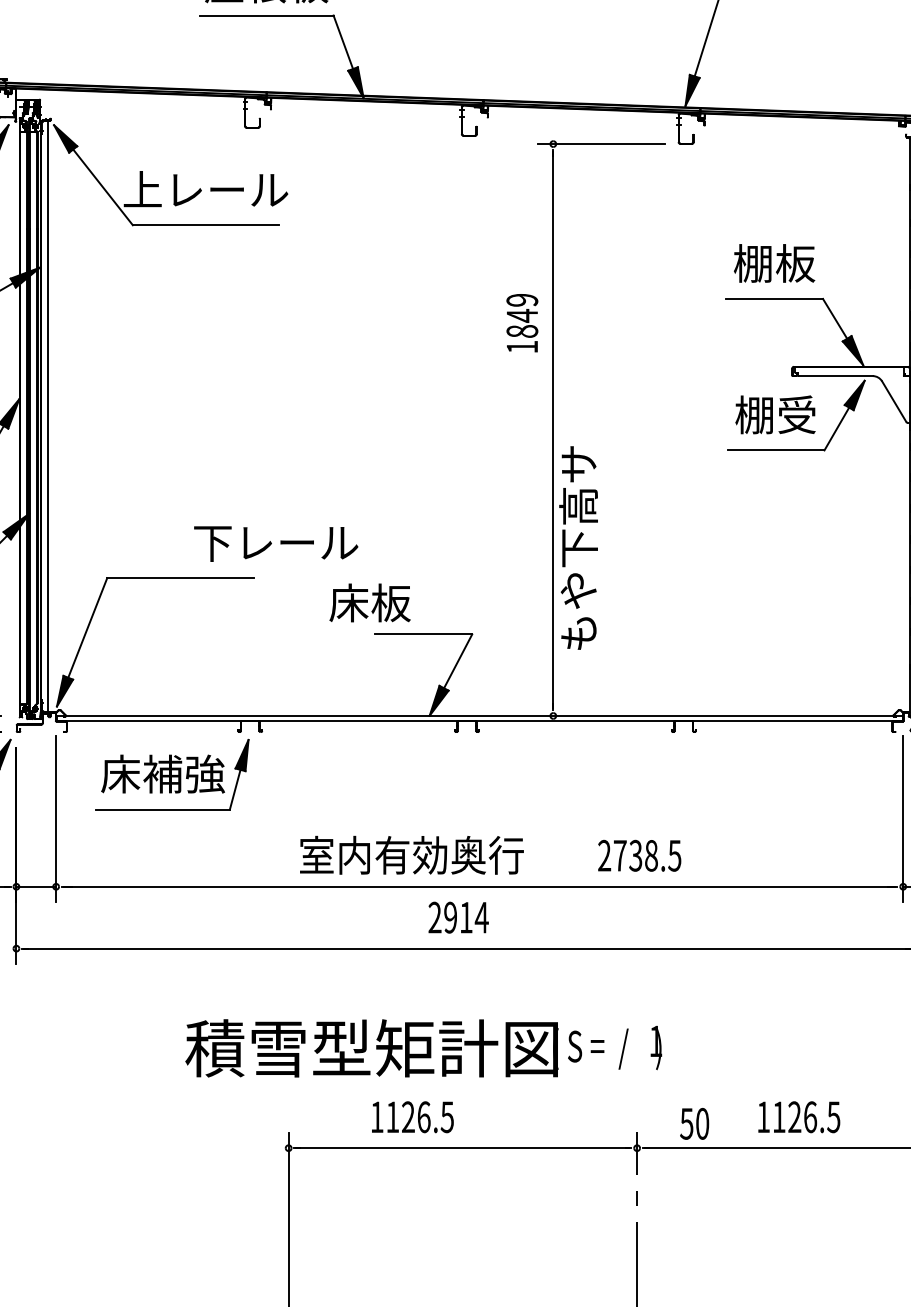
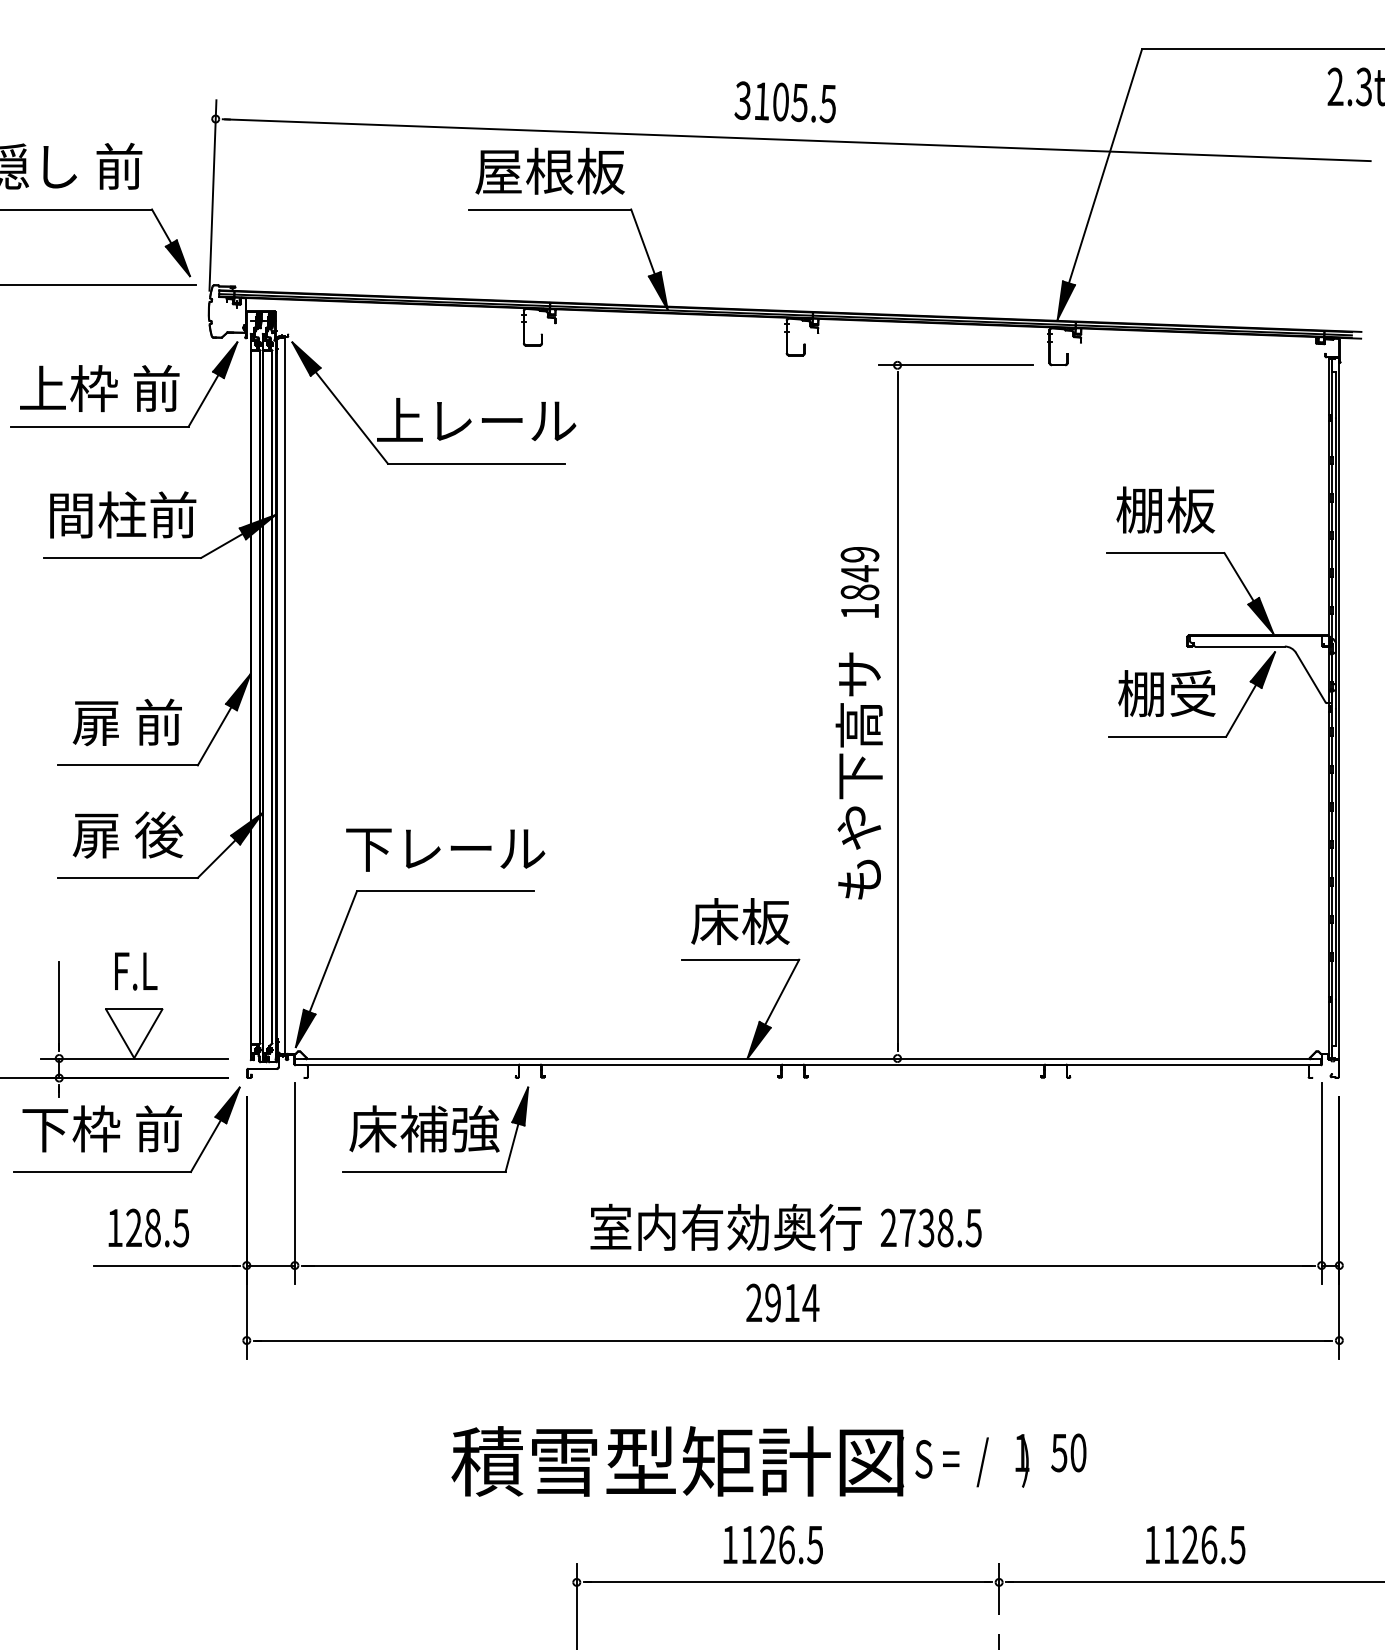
text: (276, 543) -> (445, 849), moved
text: (578, 547) -> (858, 775), moved
text: (370, 602) -> (740, 921), moved
text: (639, 855) -> (931, 1227), moved
text: (412, 1116) -> (772, 1544), moved
text: (694, 1123) -> (1068, 1452), moved

